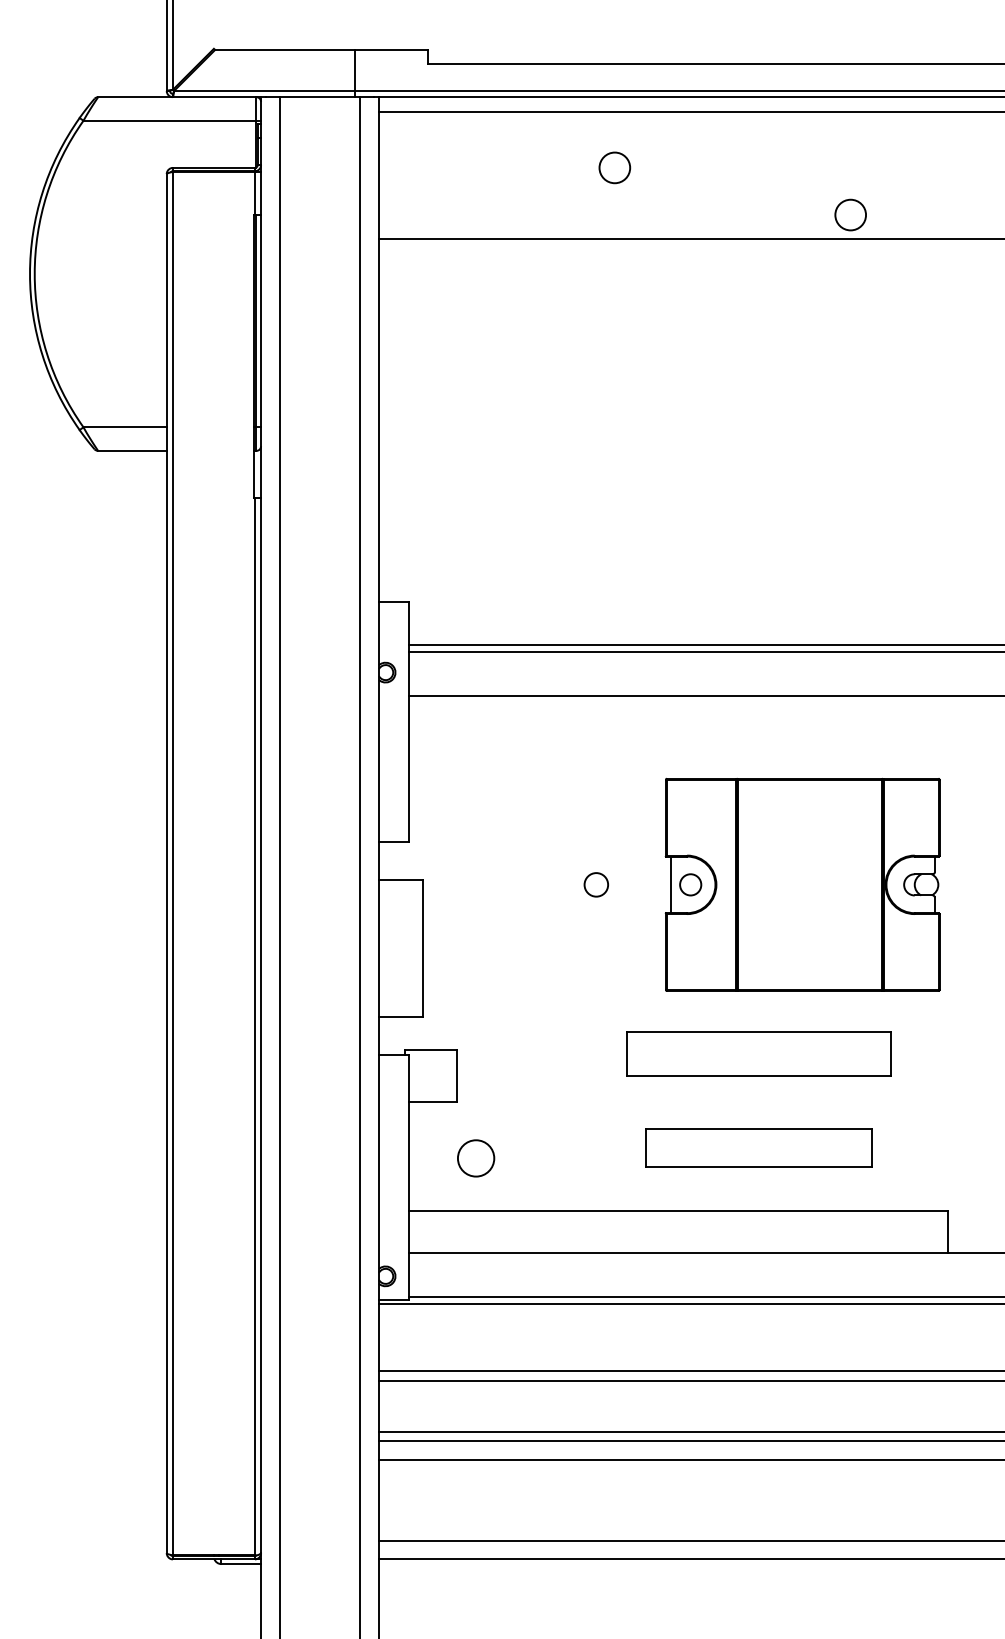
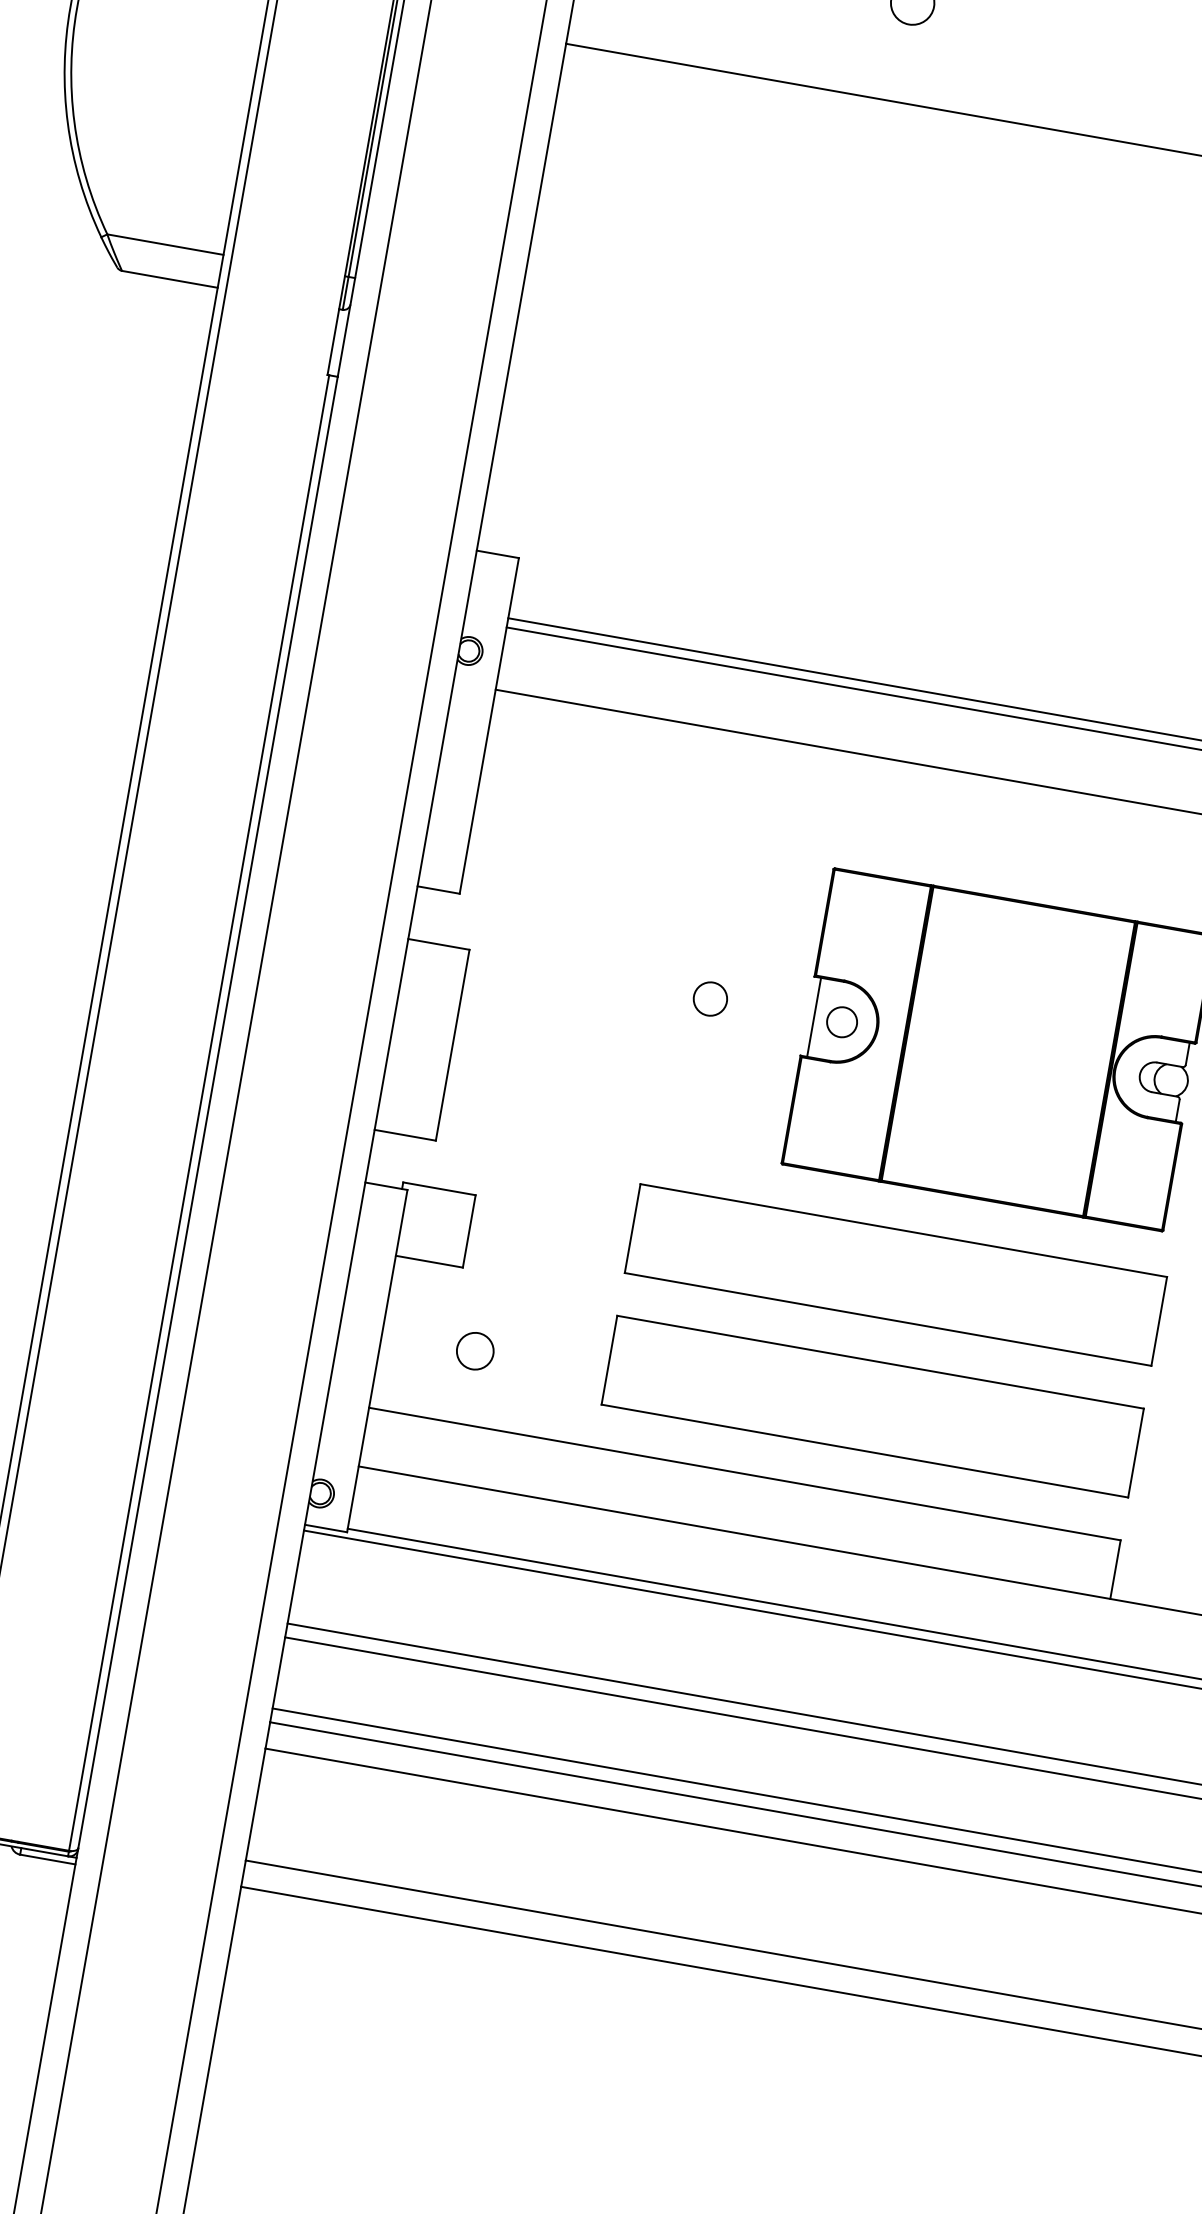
part: (758, 1053) -> (895, 1274), size x1.43
part: (758, 1147) -> (872, 1405), size x1.67
circle: (475, 1158) -> (474, 1351), size x0.71

